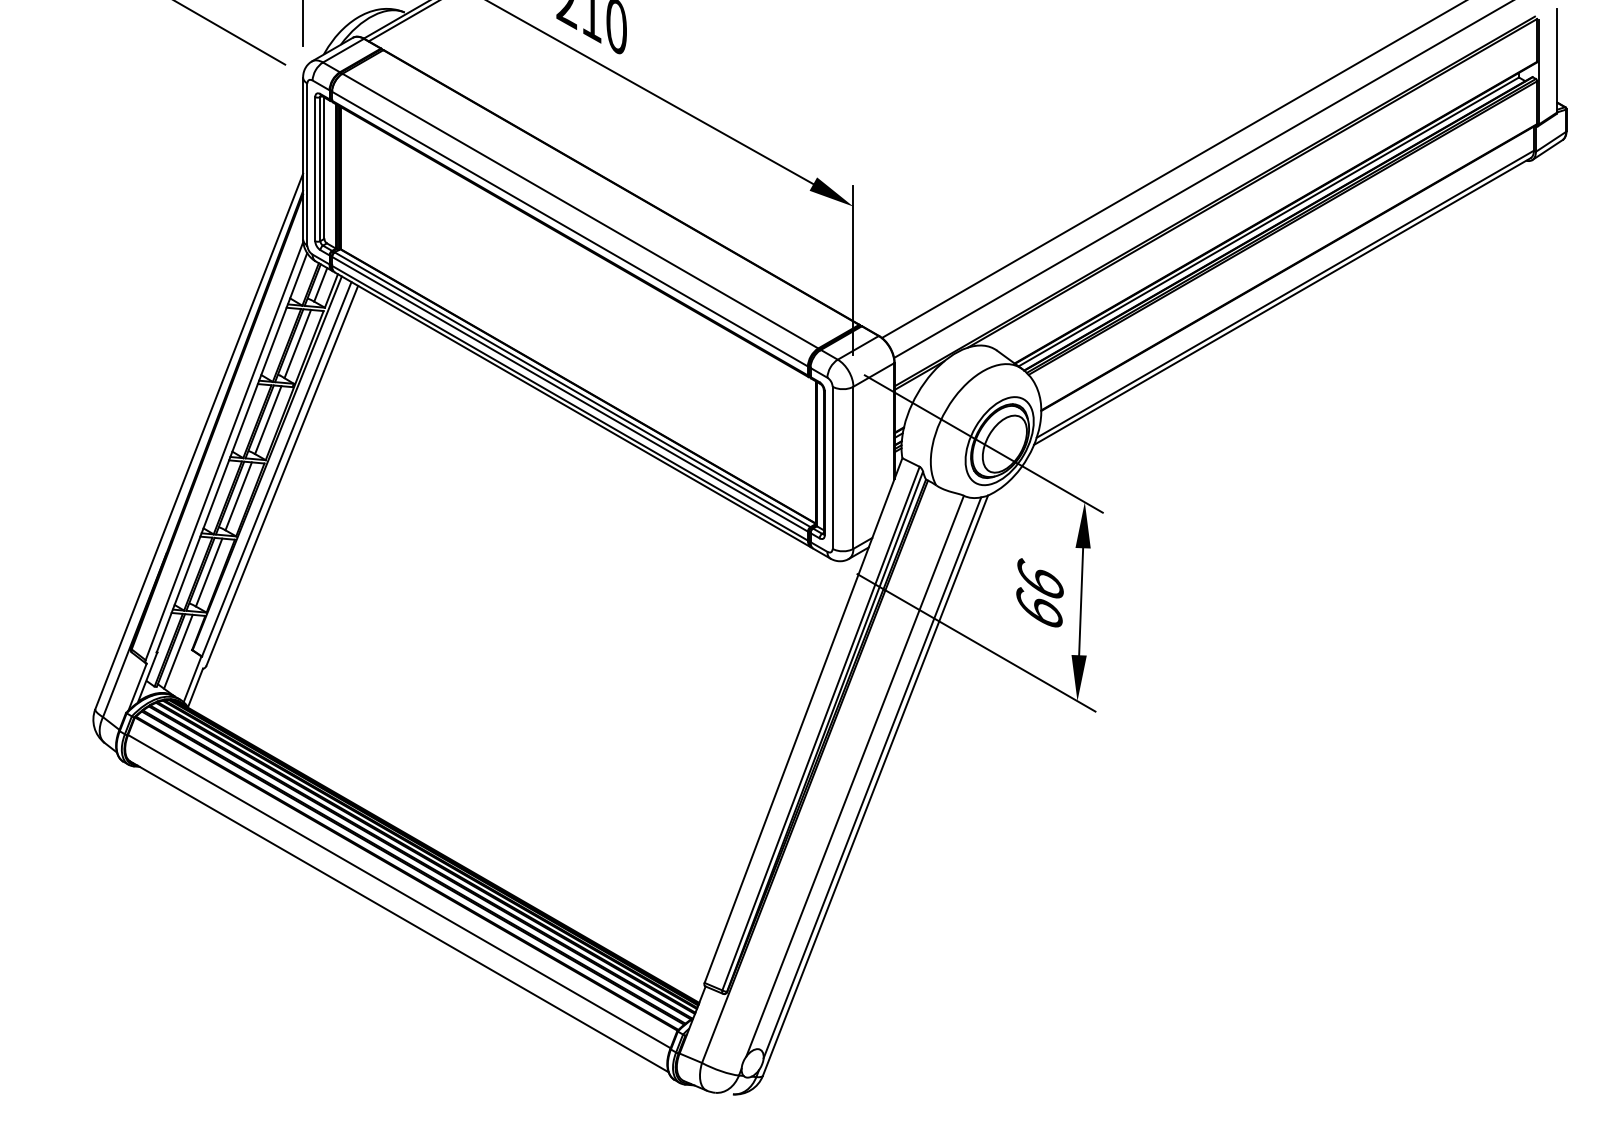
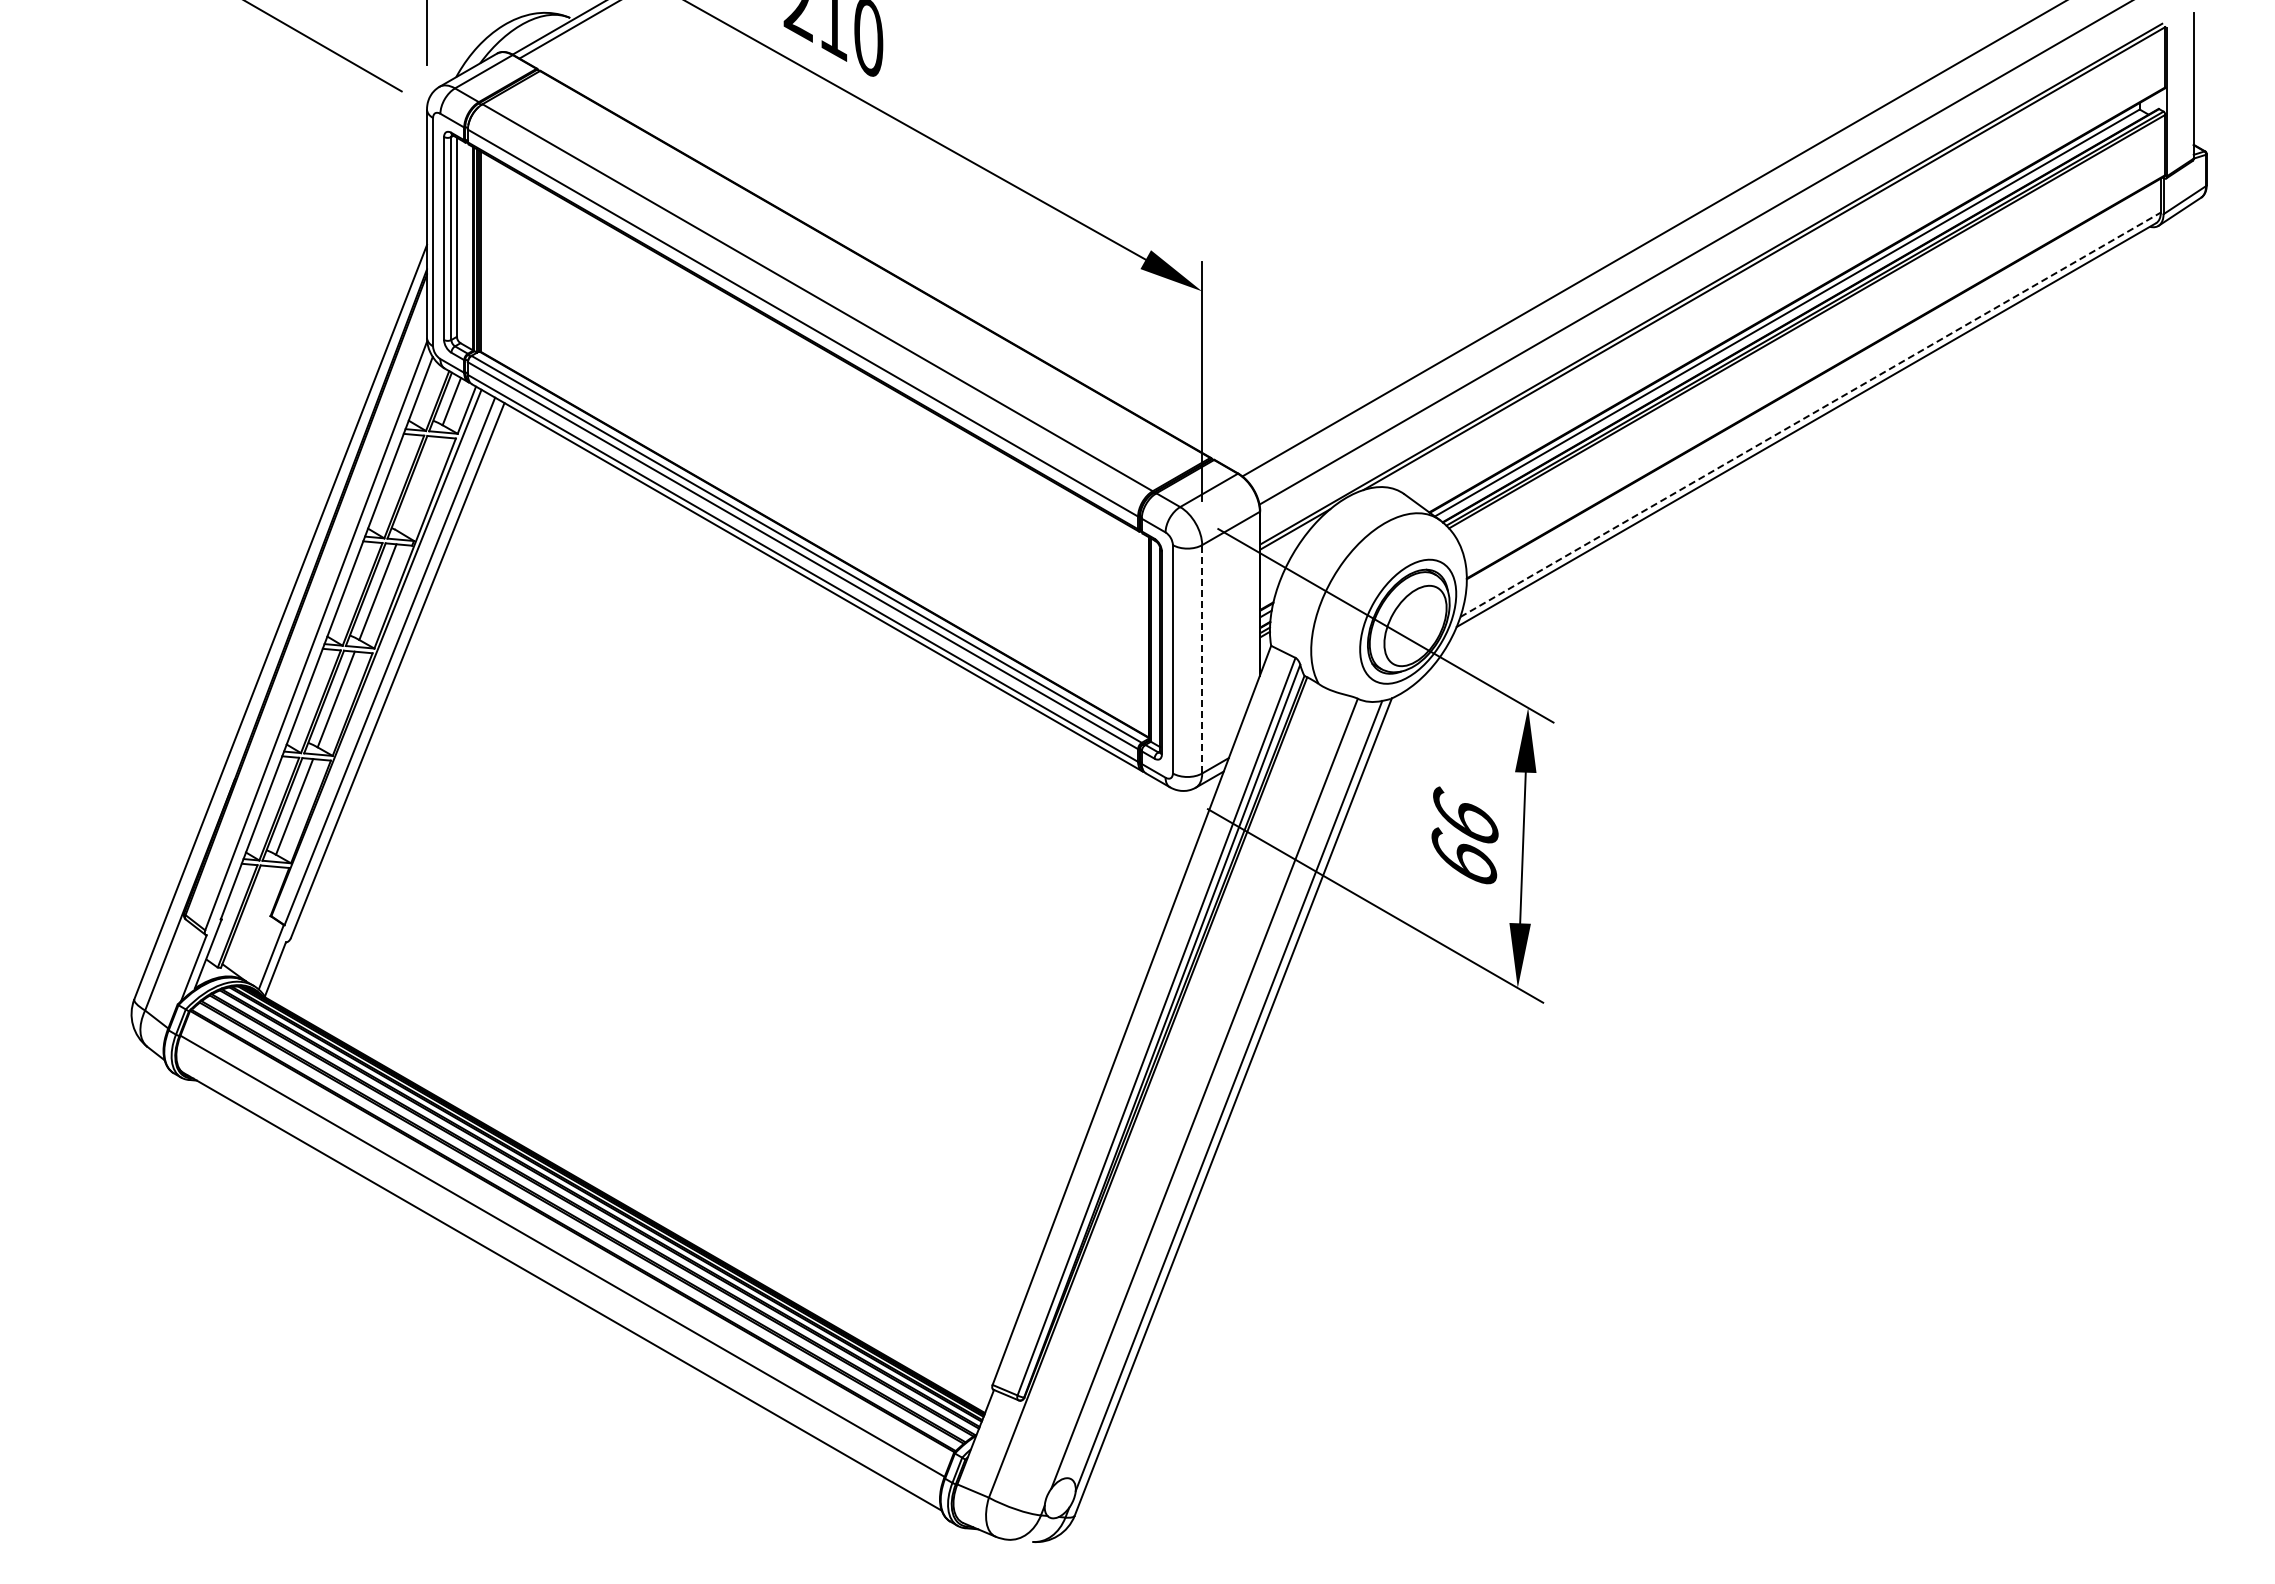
line: (1285, 294) -> (1811, 414), solid -> dashed
line: (297, 343) -> (419, 484), removed
line: (853, 467) -> (1202, 658), solid -> dashed
line: (178, 651) -> (251, 918), removed

